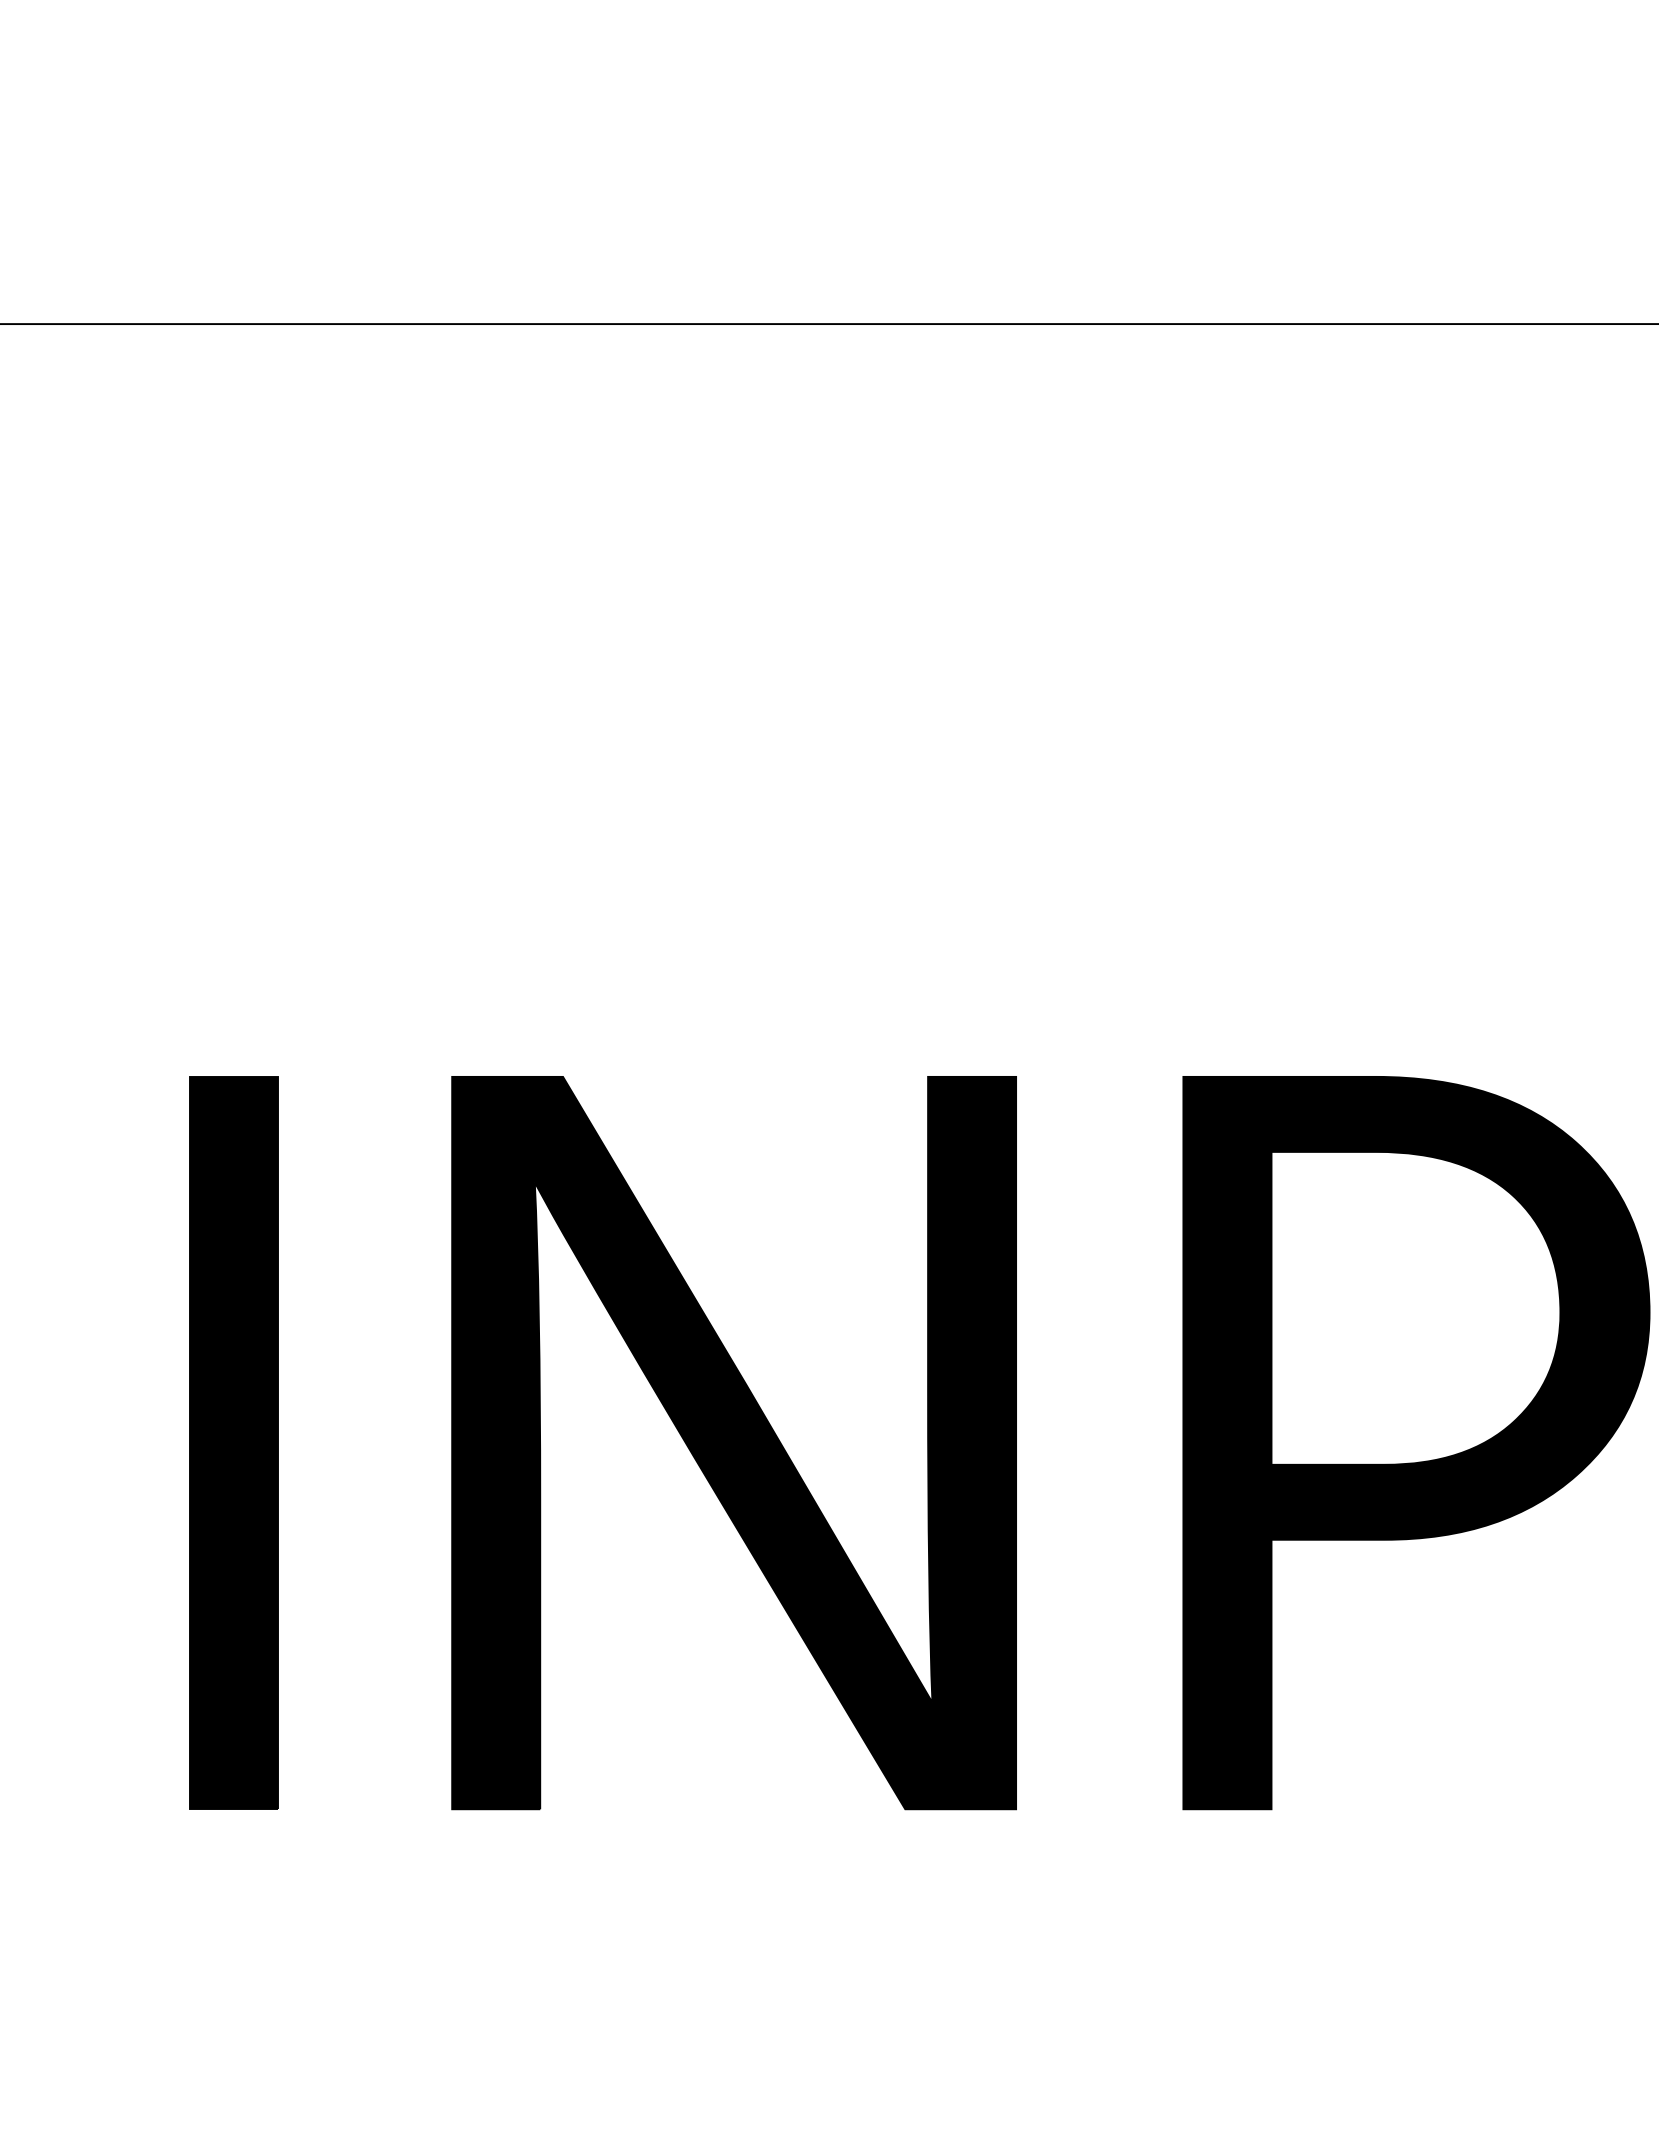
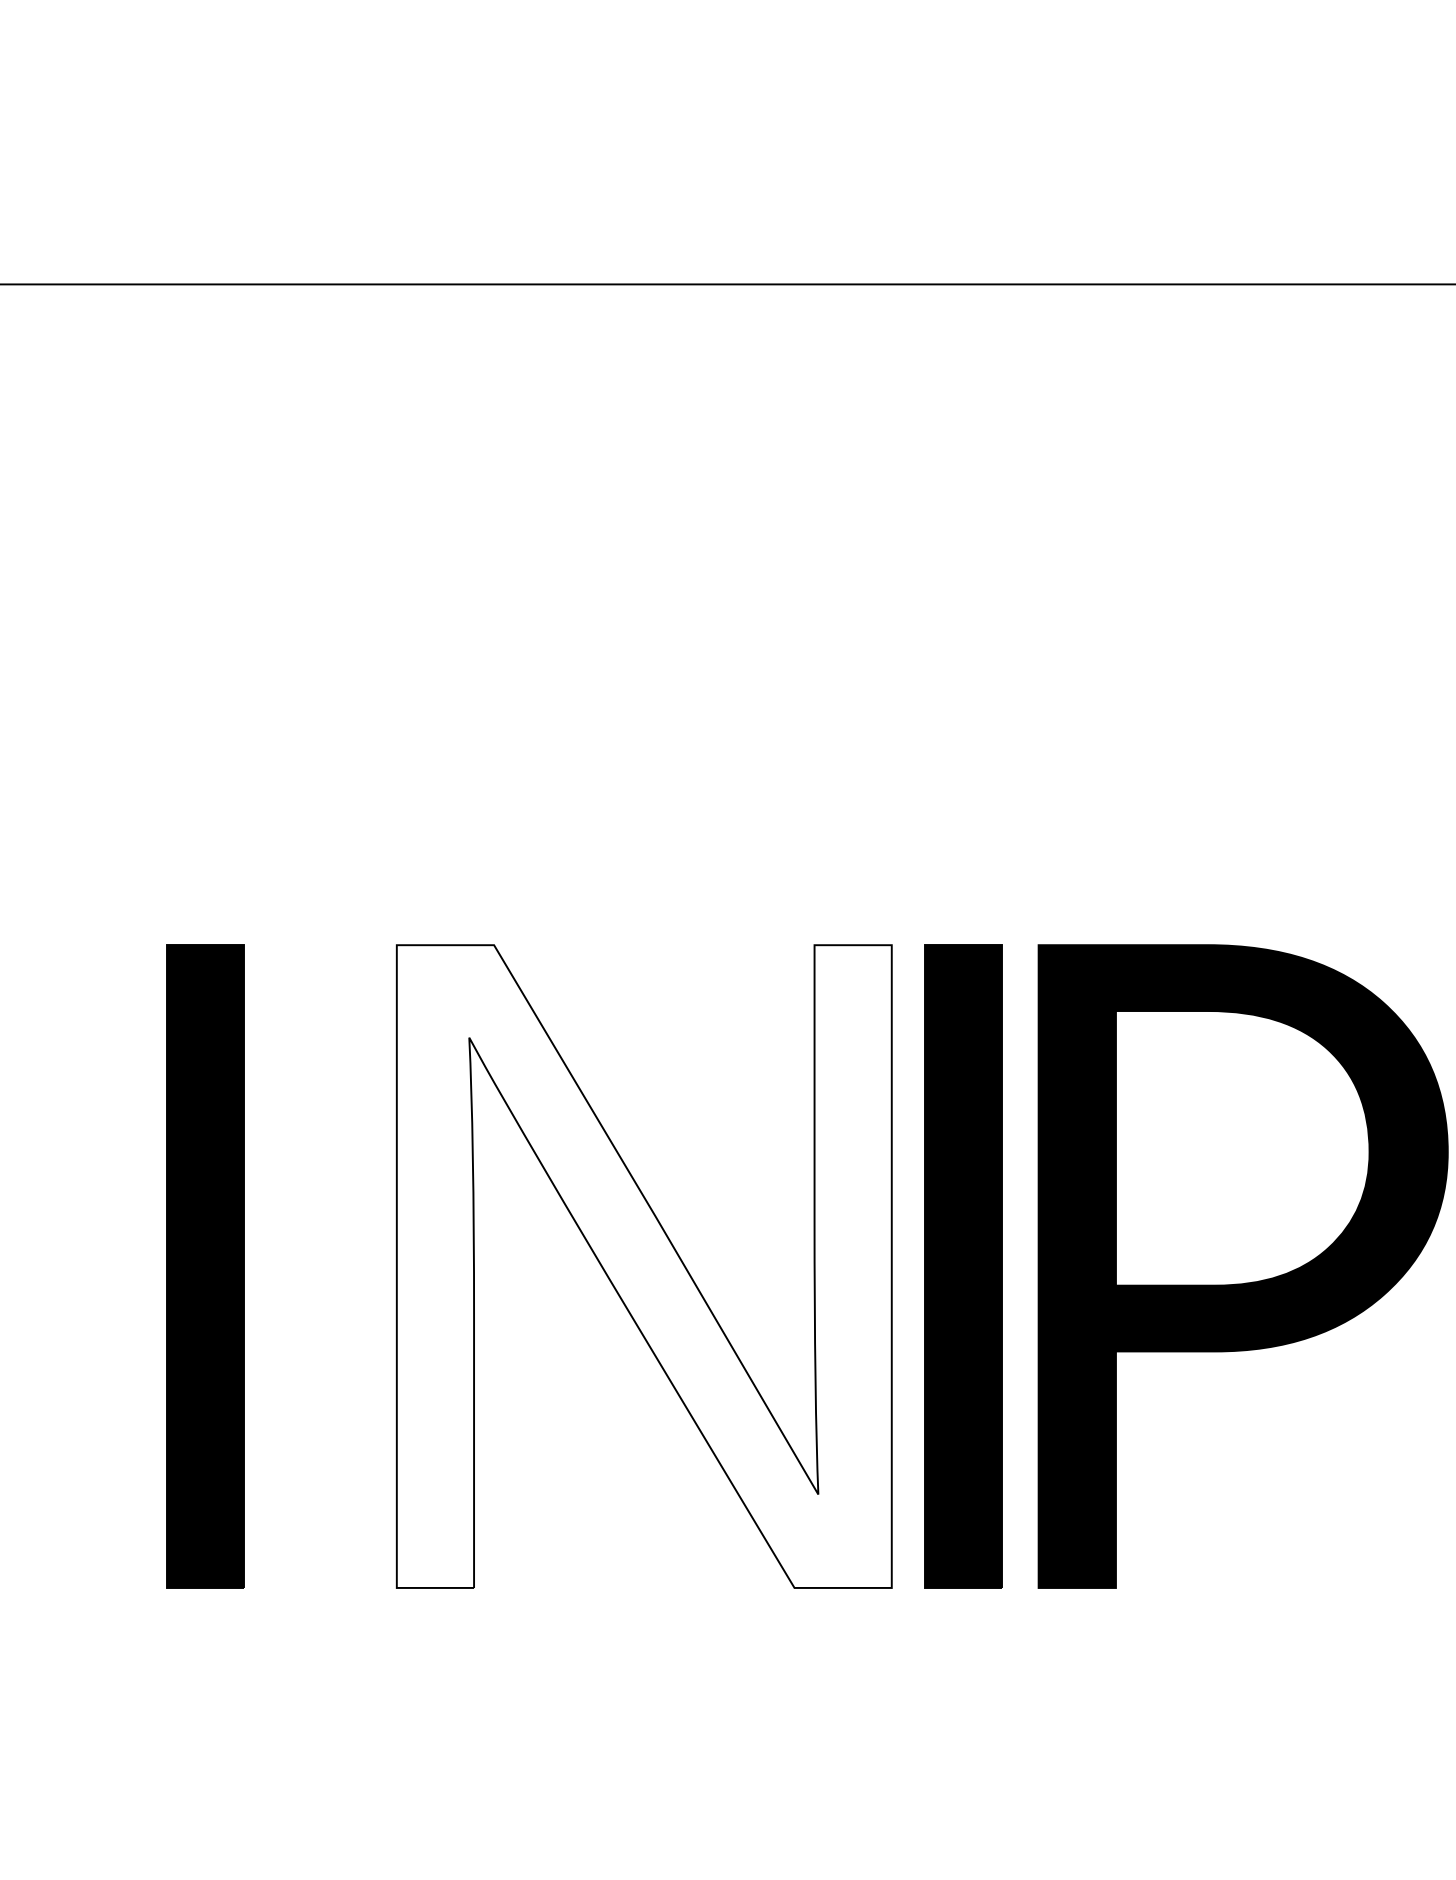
fill: (733, 1442) -> (643, 1266), removed
part: (1097, 1442) -> (963, 1266), added

